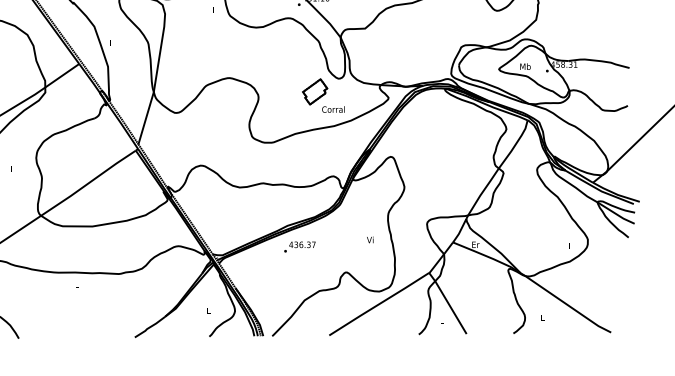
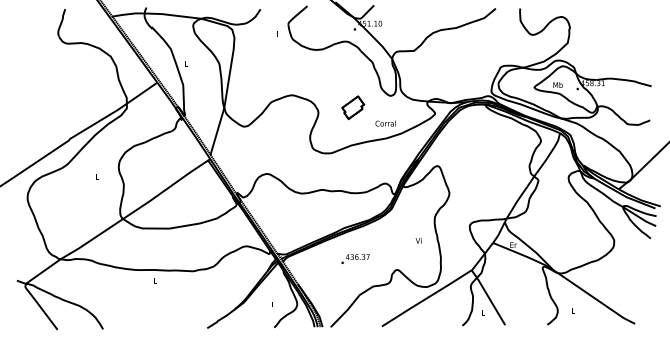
part: (315, 91) -> (353, 107), moved
text: (299, 246) -> (355, 258), moved

